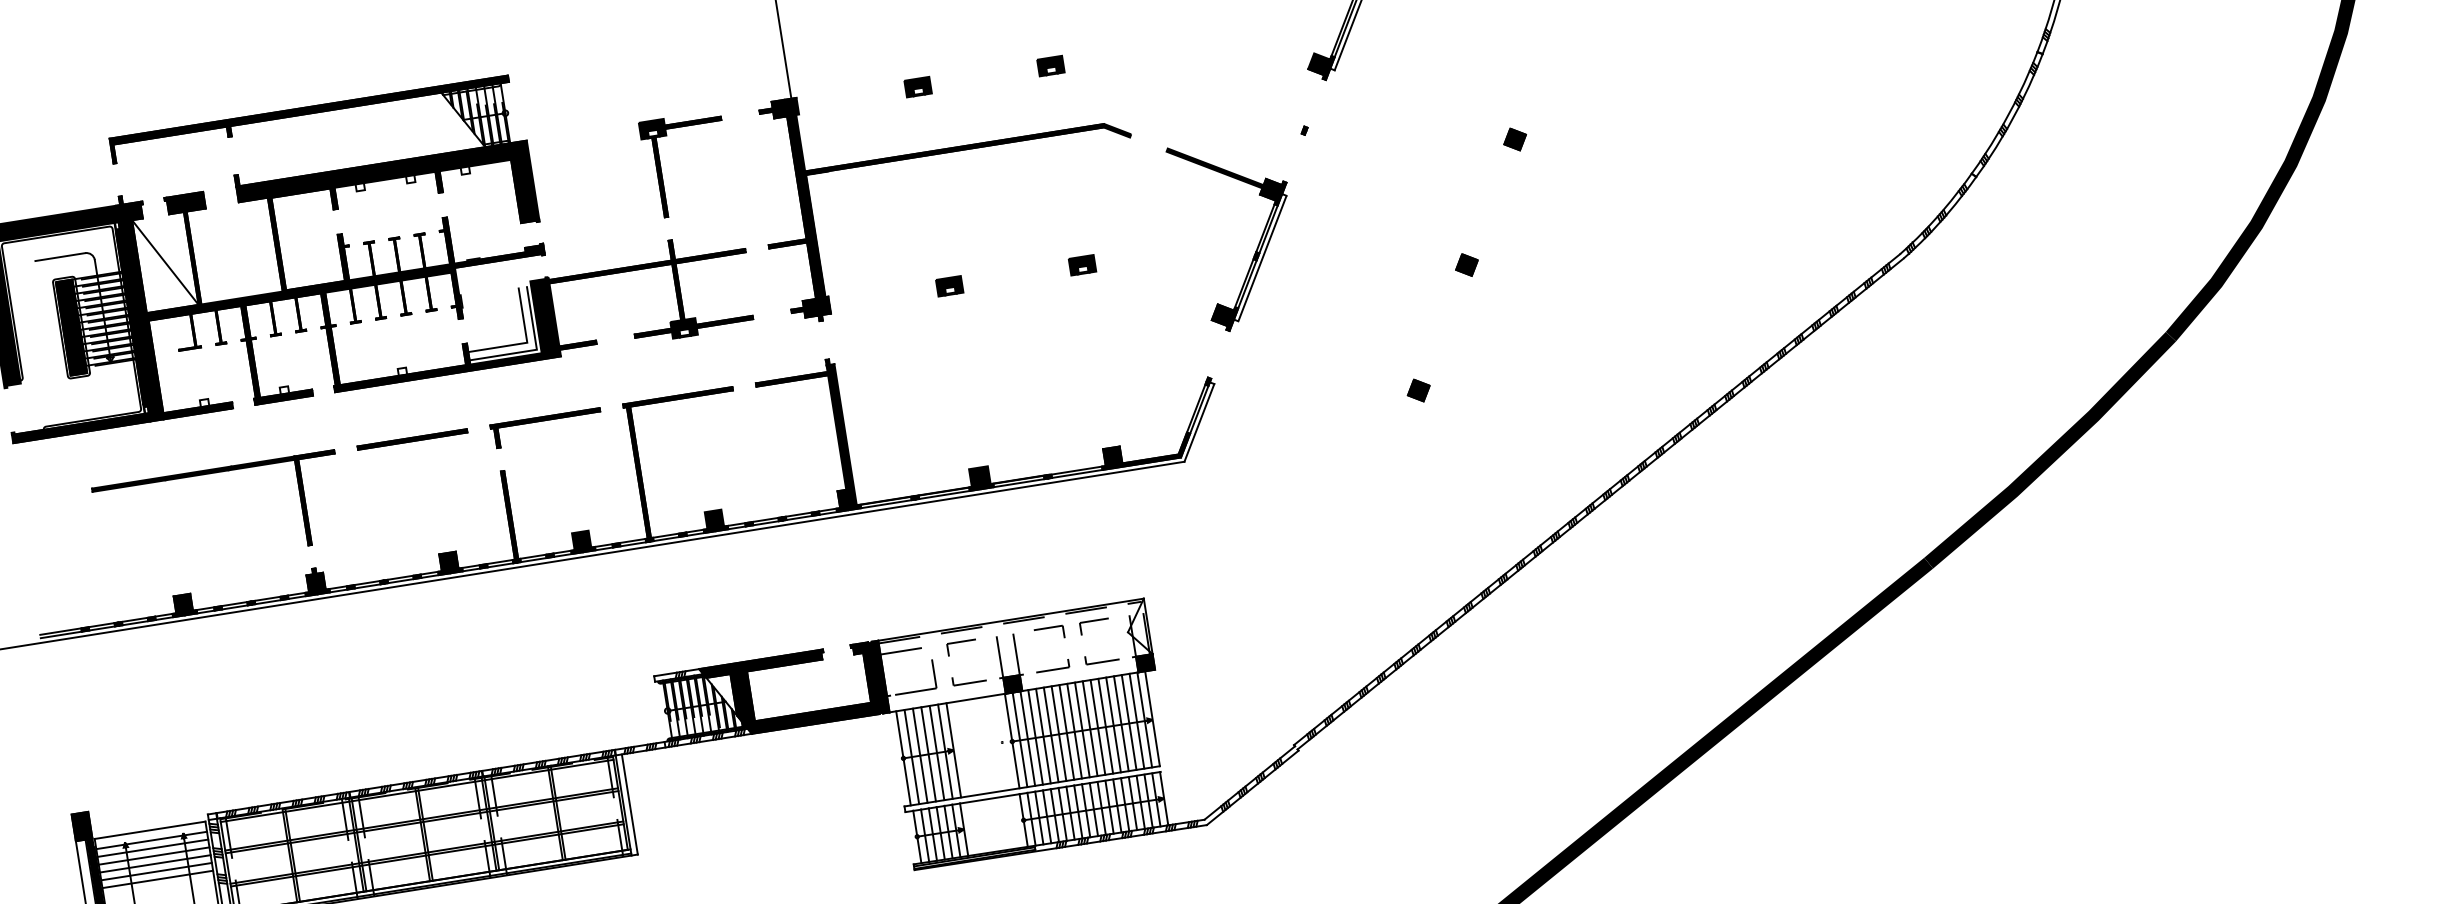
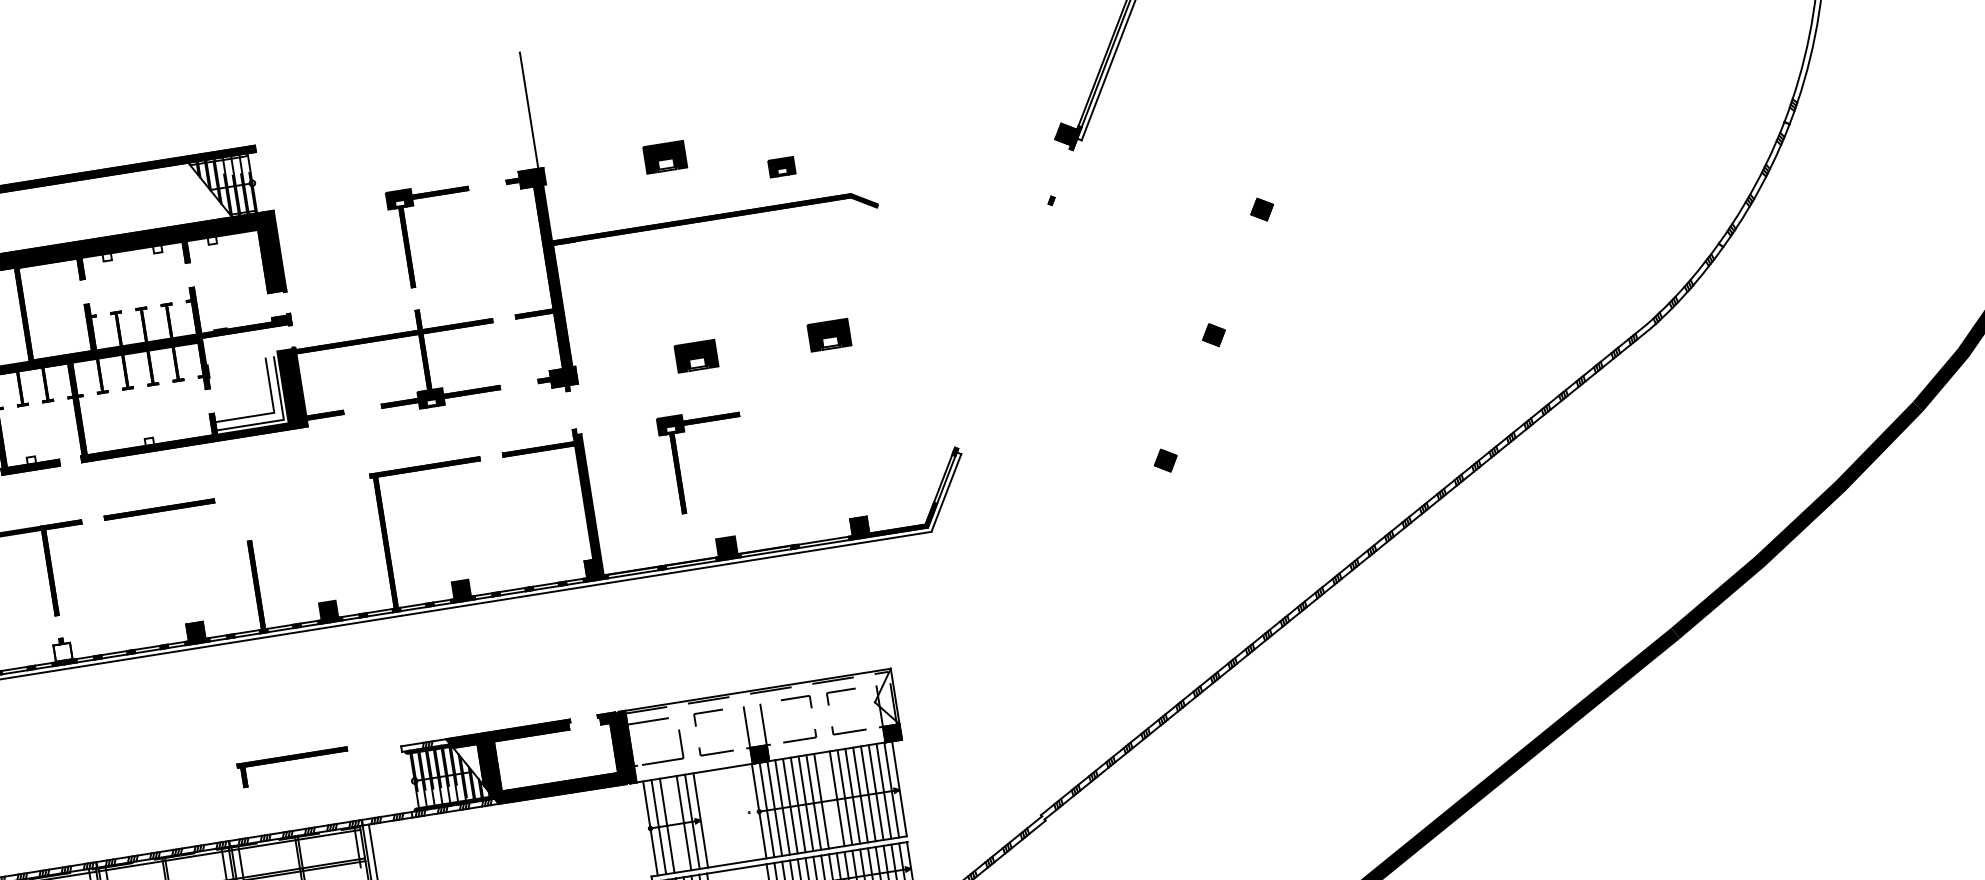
part: (1050, 65) -> (781, 166), moved
part: (917, 86) -> (664, 156), size x1.6
part: (1255, 250) -> (1002, 320), removed
part: (1082, 265) -> (829, 335), size x1.6
part: (949, 286) -> (696, 356), size x1.6
part: (933, 398) -> (680, 468), added
part: (545, 421) -> (292, 760), moved
fill: (315, 581) -> (62, 651), removed
line: (1082, 729) -> (829, 799), removed
line: (928, 754) -> (675, 824), removed

